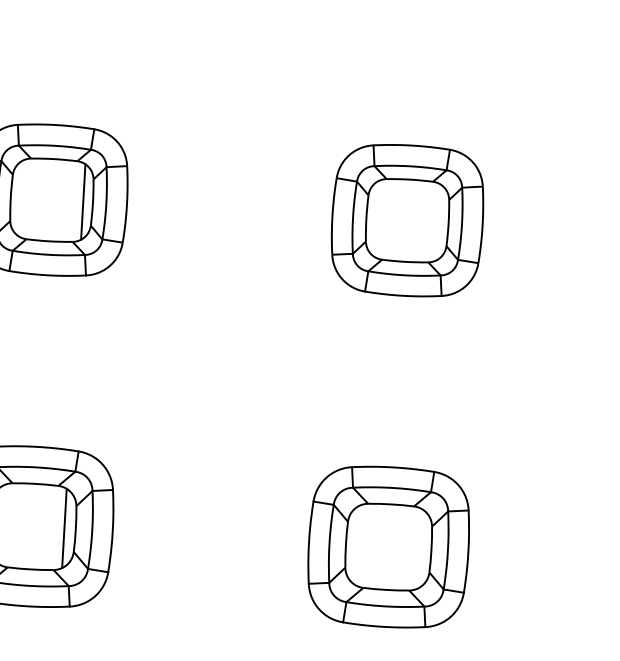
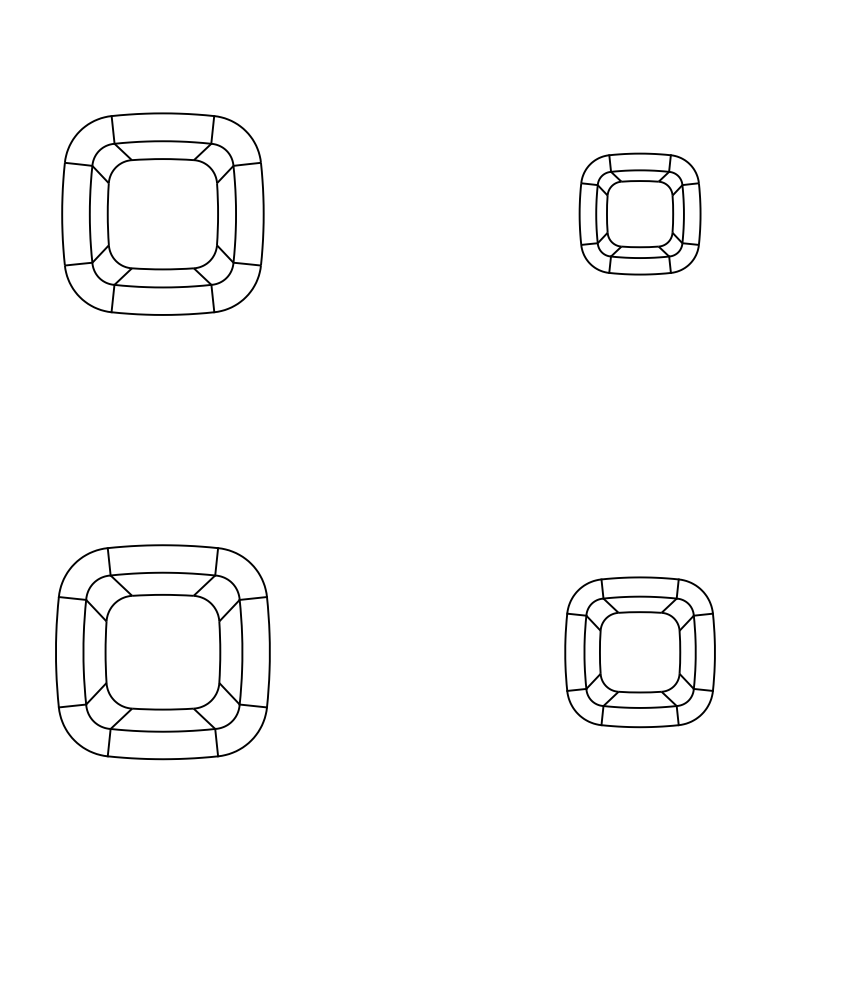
line: (83, 201) -> (205, 213), removed
part: (407, 220) -> (639, 213), size x0.6
line: (64, 528) -> (205, 652), removed
part: (388, 547) -> (639, 652), size x0.7

